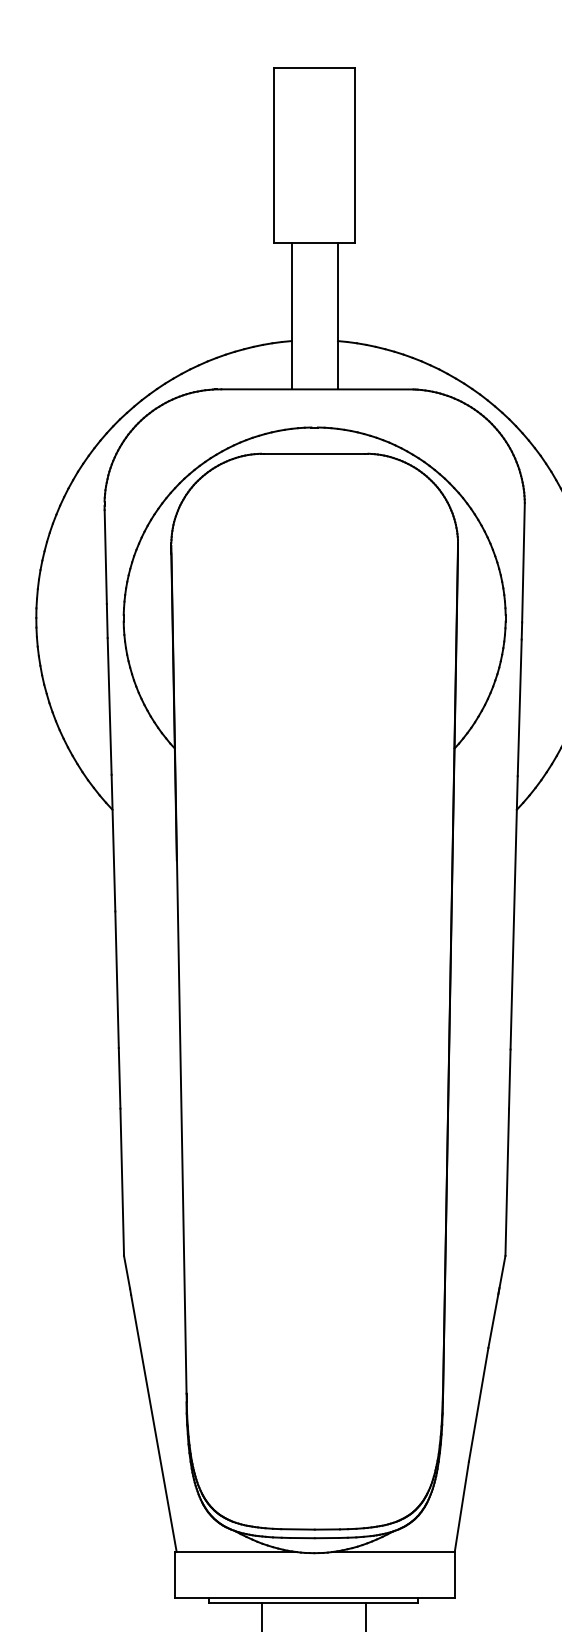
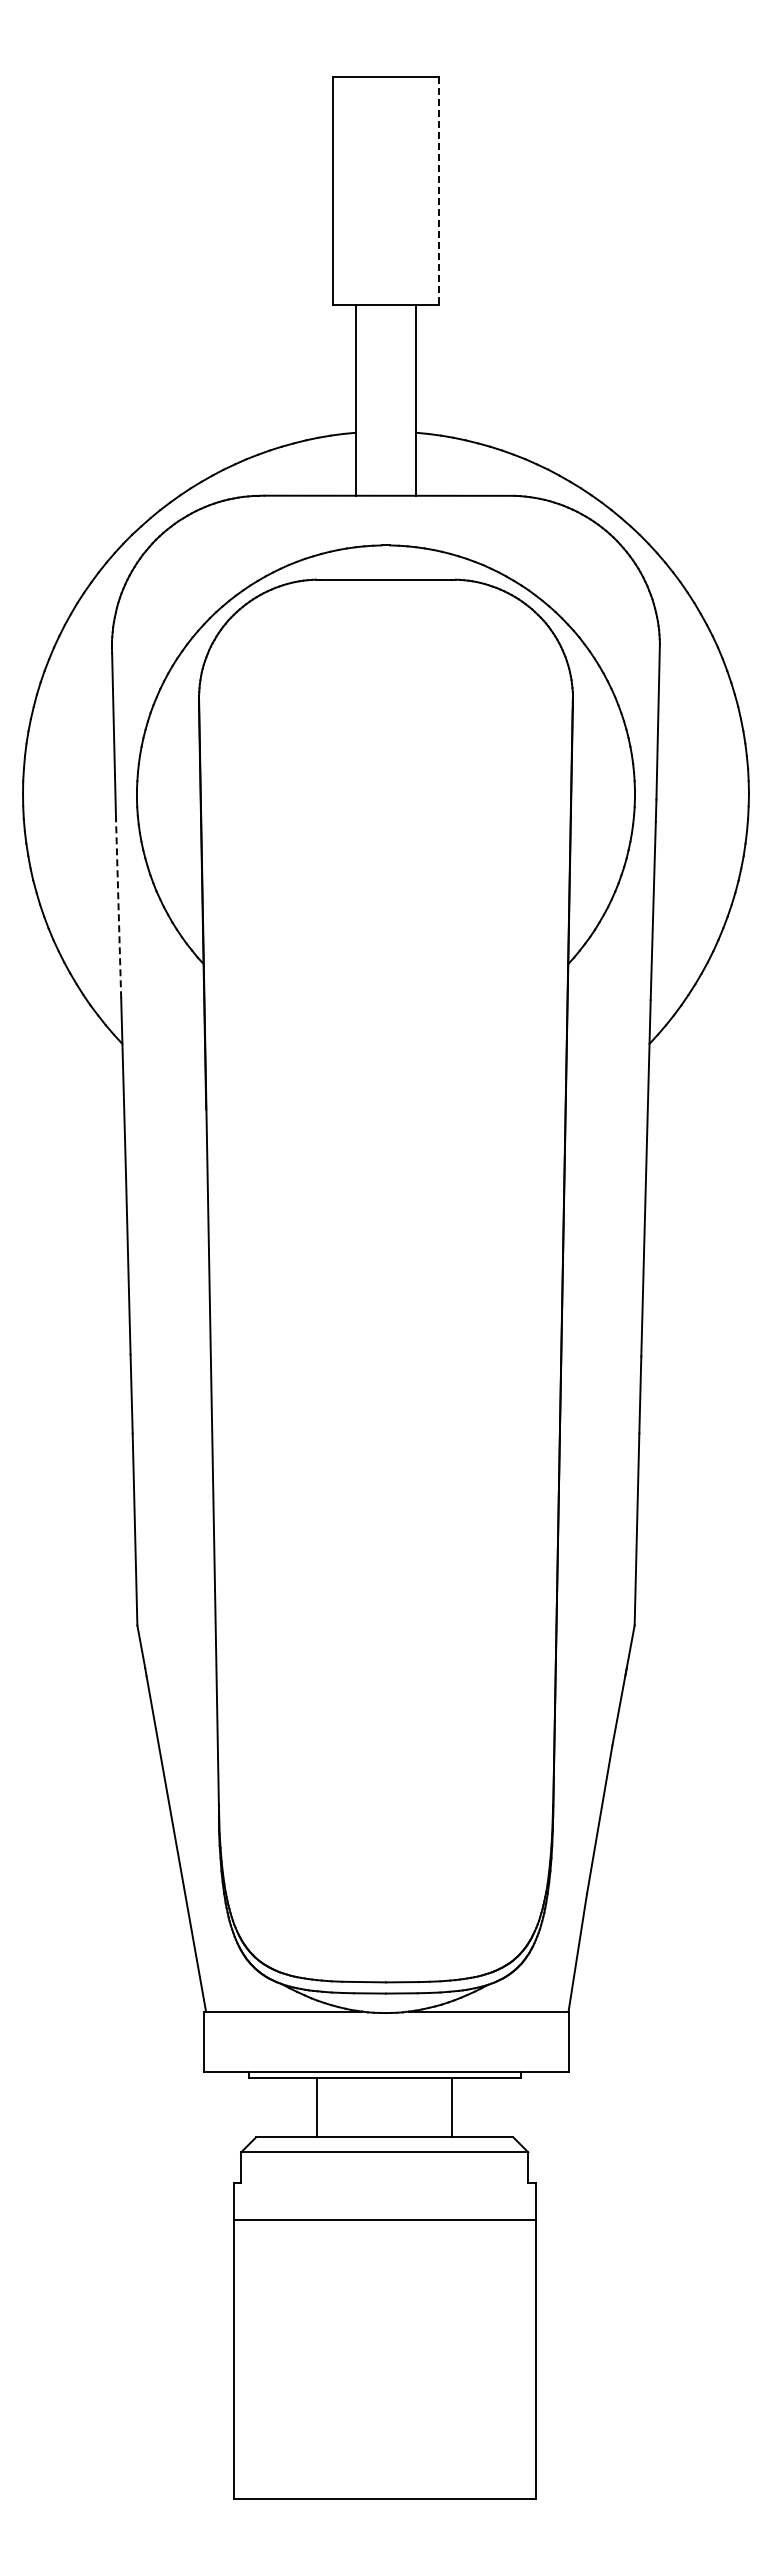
line: (354, 155) -> (438, 190), solid -> dashed
line: (109, 705) -> (118, 908), solid -> dashed

